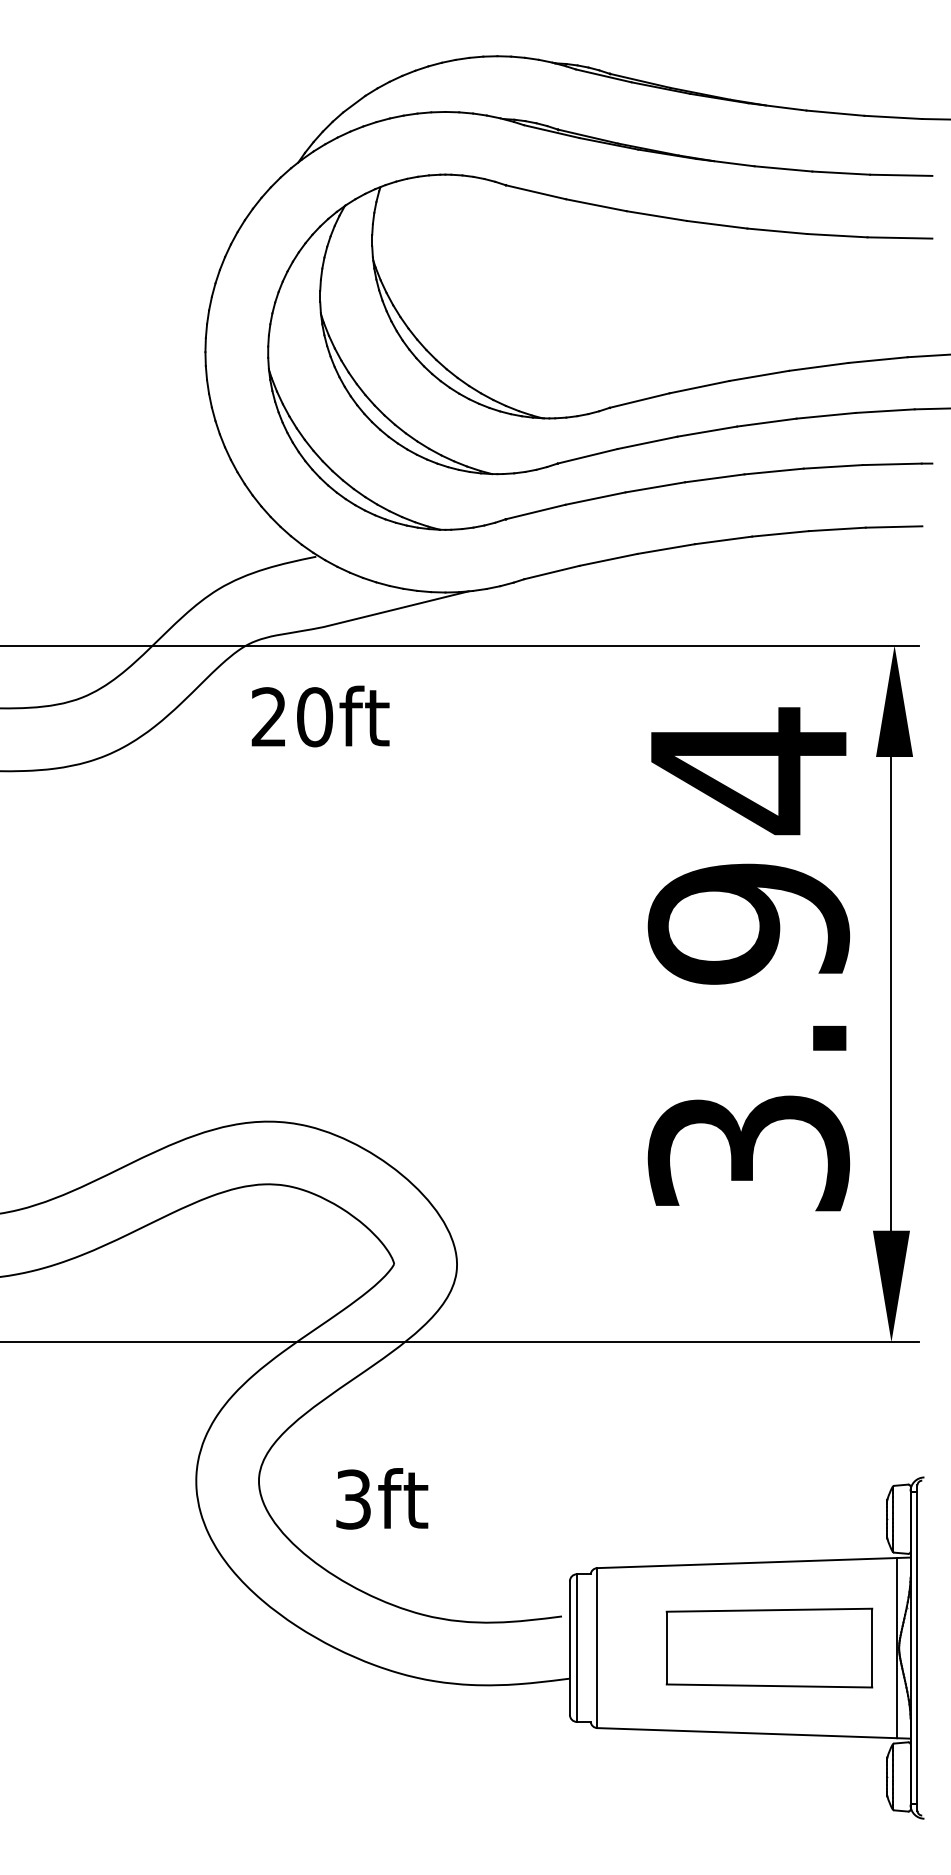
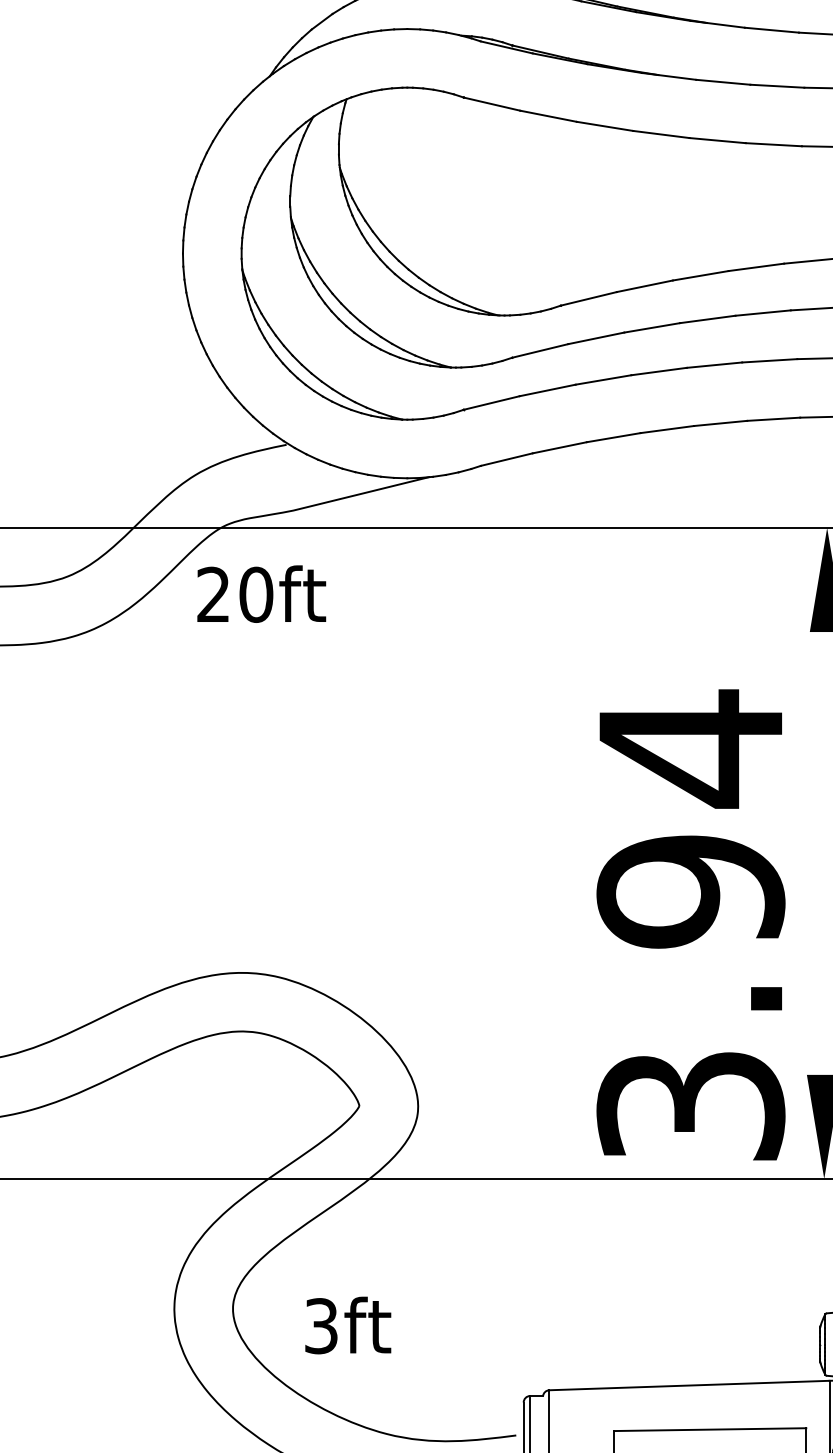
text: (320, 716) -> (261, 594), moved
text: (748, 959) -> (690, 925), moved
line: (891, 993) -> (824, 853), removed

